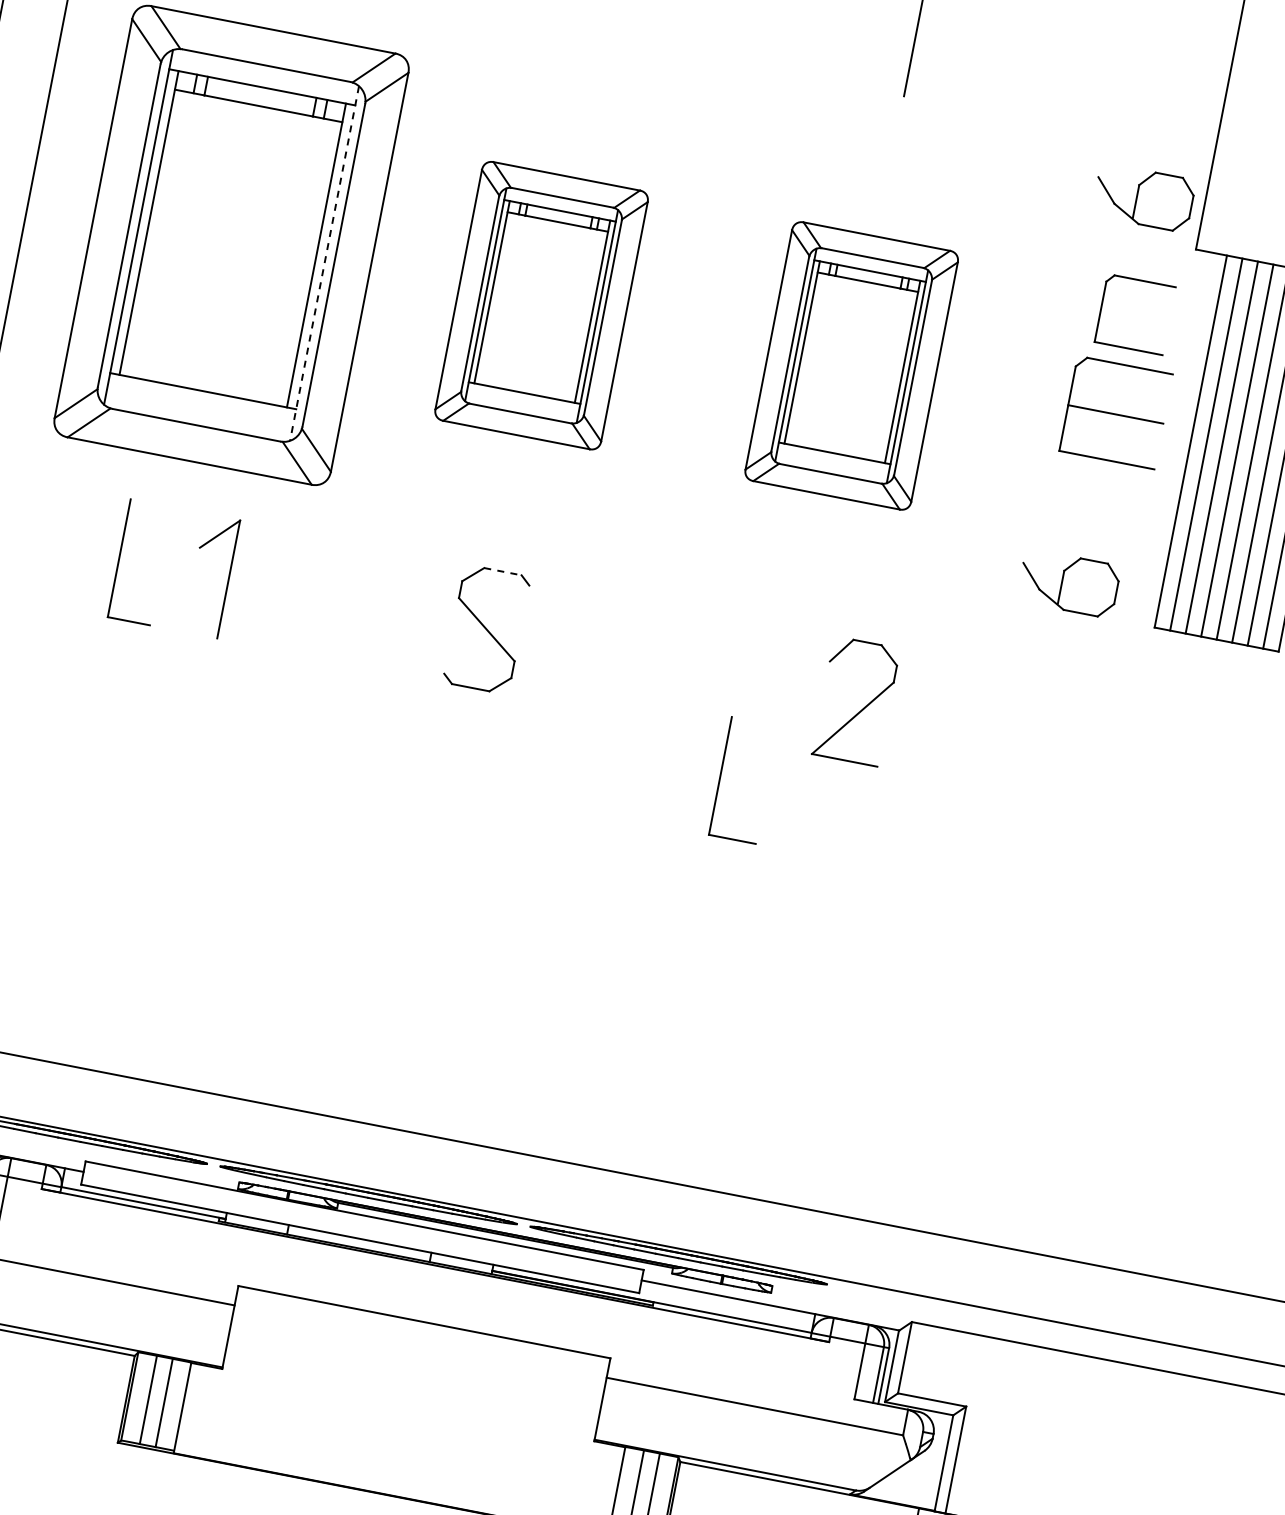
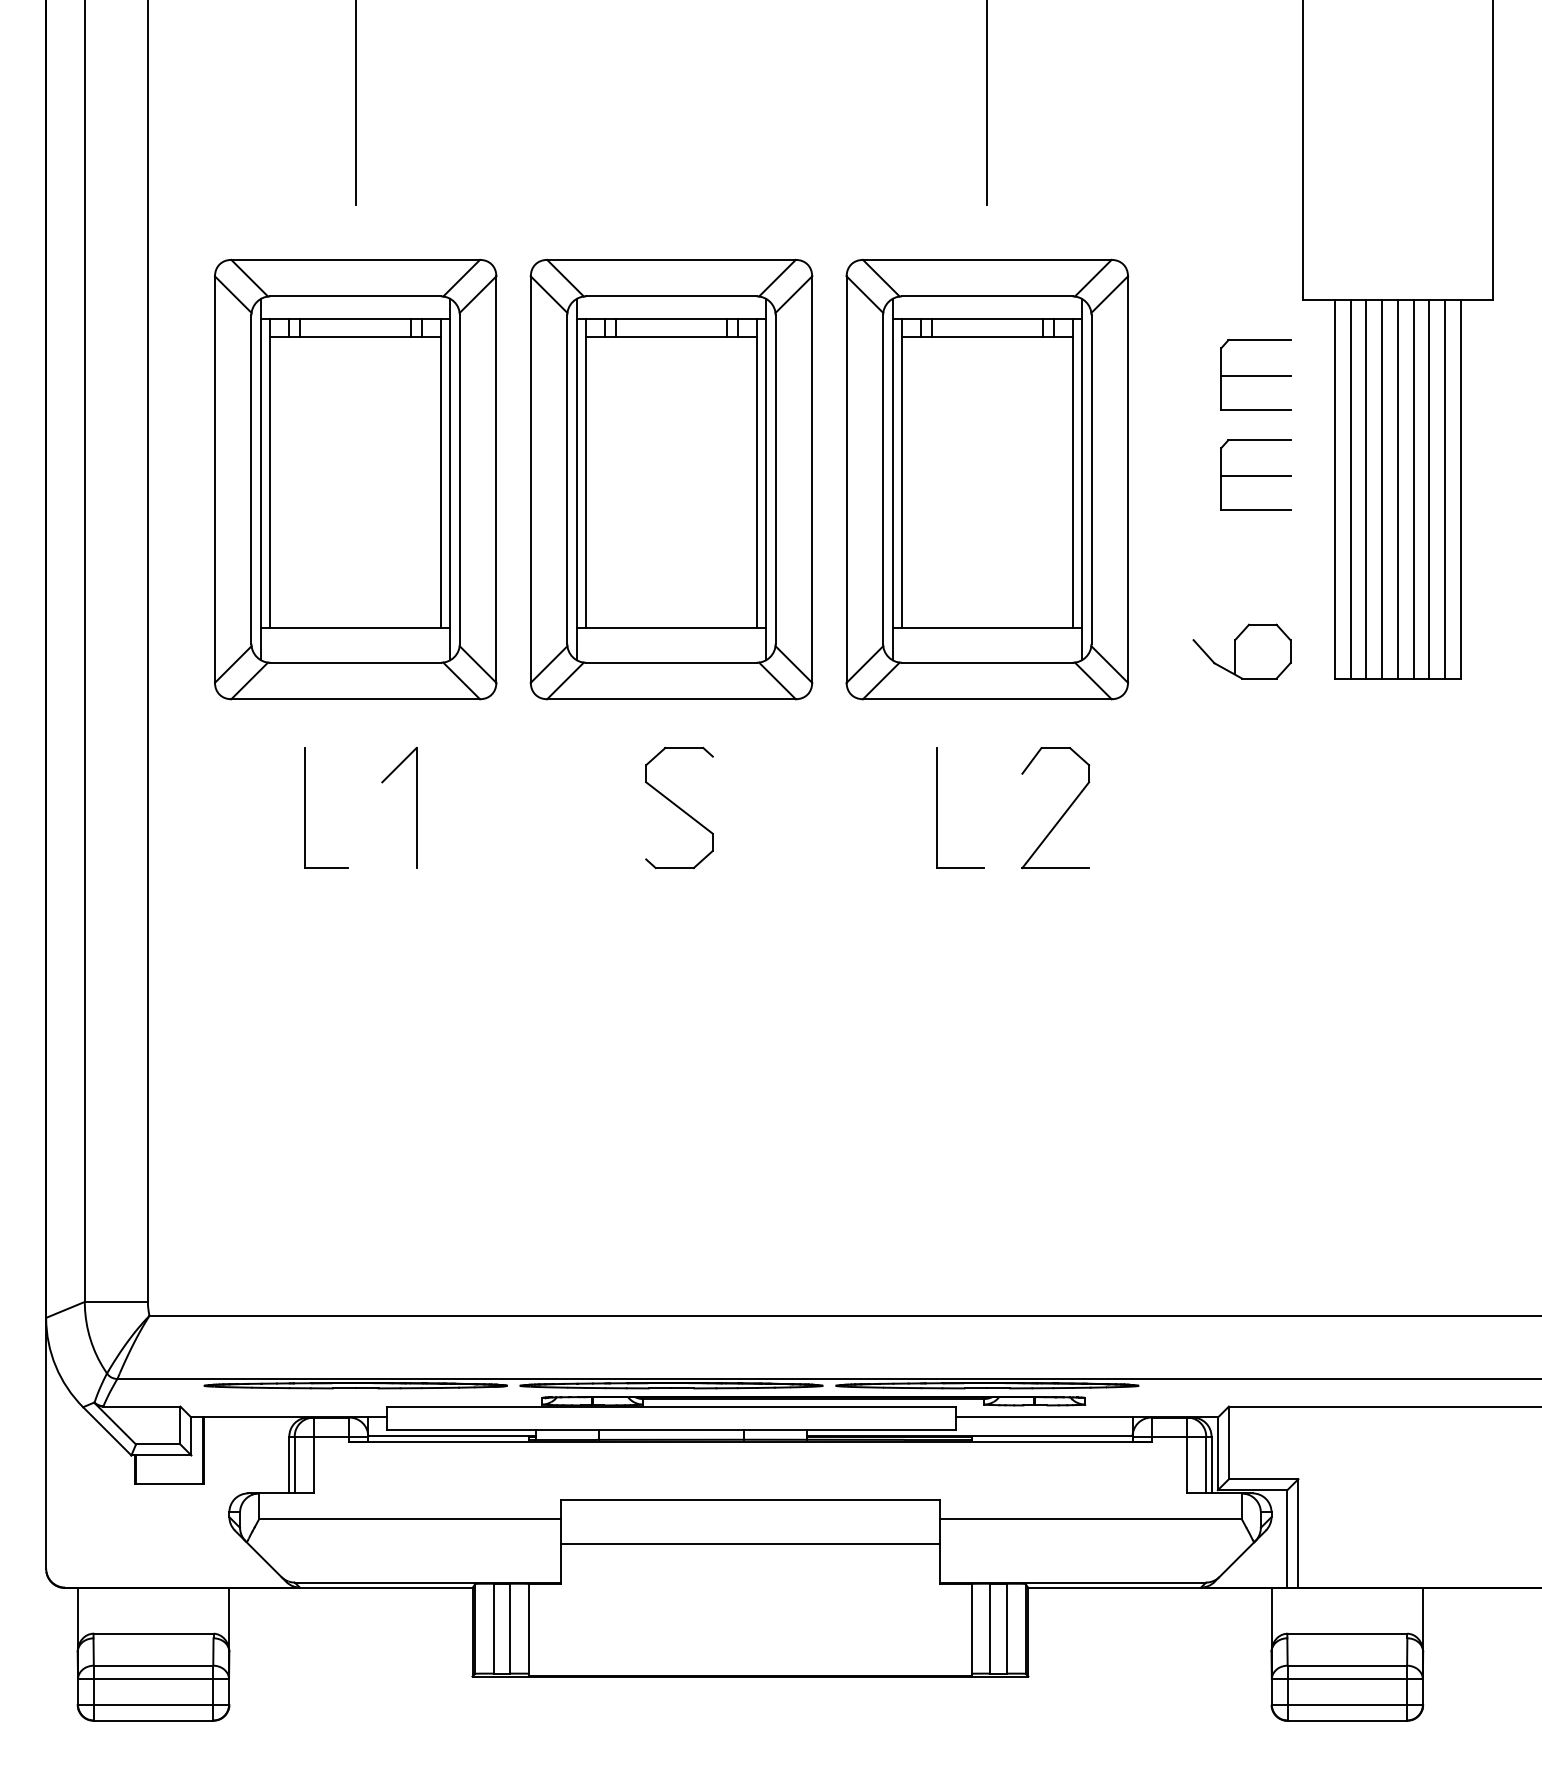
part: (1143, 197) -> (1241, 258), removed
line: (324, 263) -> (450, 479), dashed -> solid
part: (541, 305) -> (671, 479), size x1.67
line: (1134, 315) -> (1255, 376), added
part: (851, 365) -> (987, 479), size x1.67
part: (1115, 412) -> (1255, 474), size x0.71
line: (503, 572) -> (684, 748), dashed -> solid
part: (721, 775) -> (937, 807), moved
line: (415, 1364) -> (749, 1543), added

